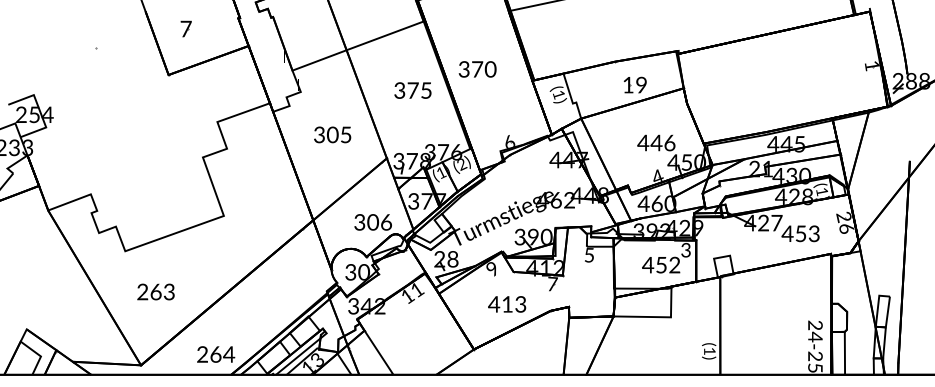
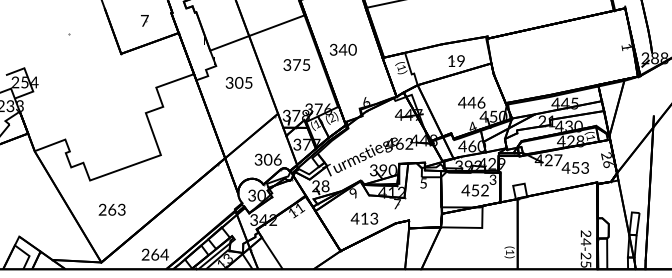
part: (185, 28) -> (144, 20), moved
text: (476, 68) -> (342, 49), 370 -> 340
part: (331, 134) -> (238, 82), moved

